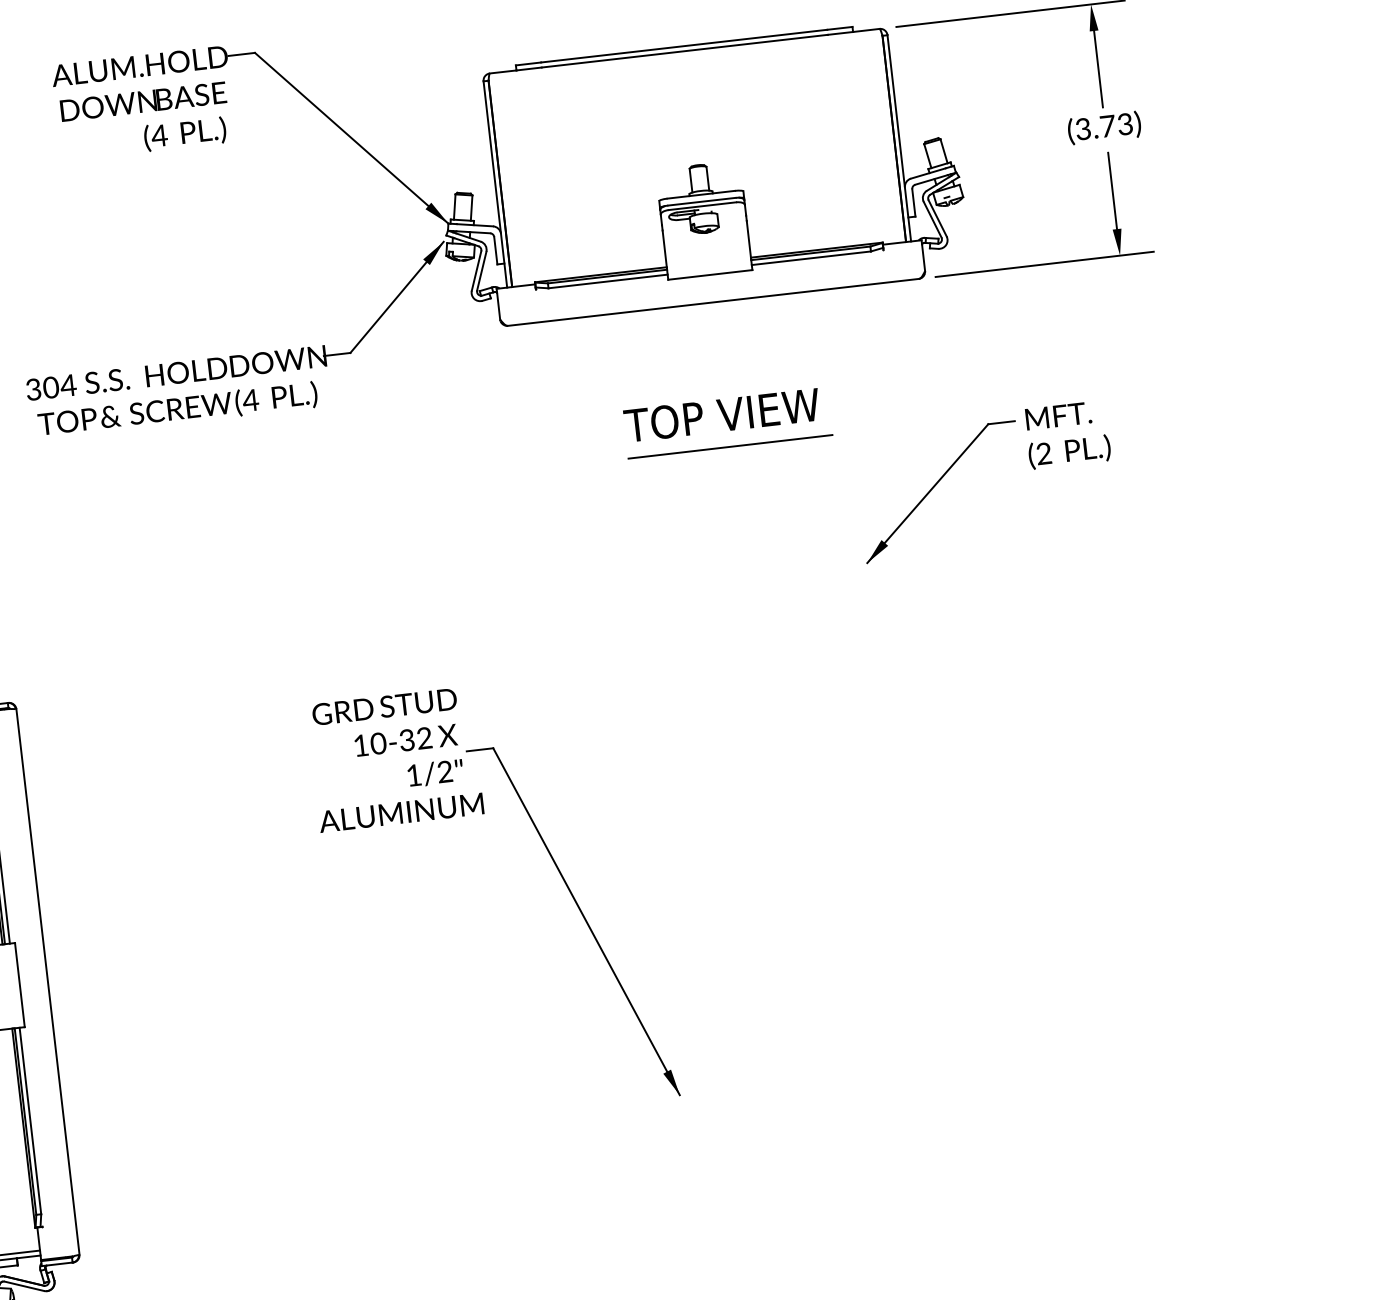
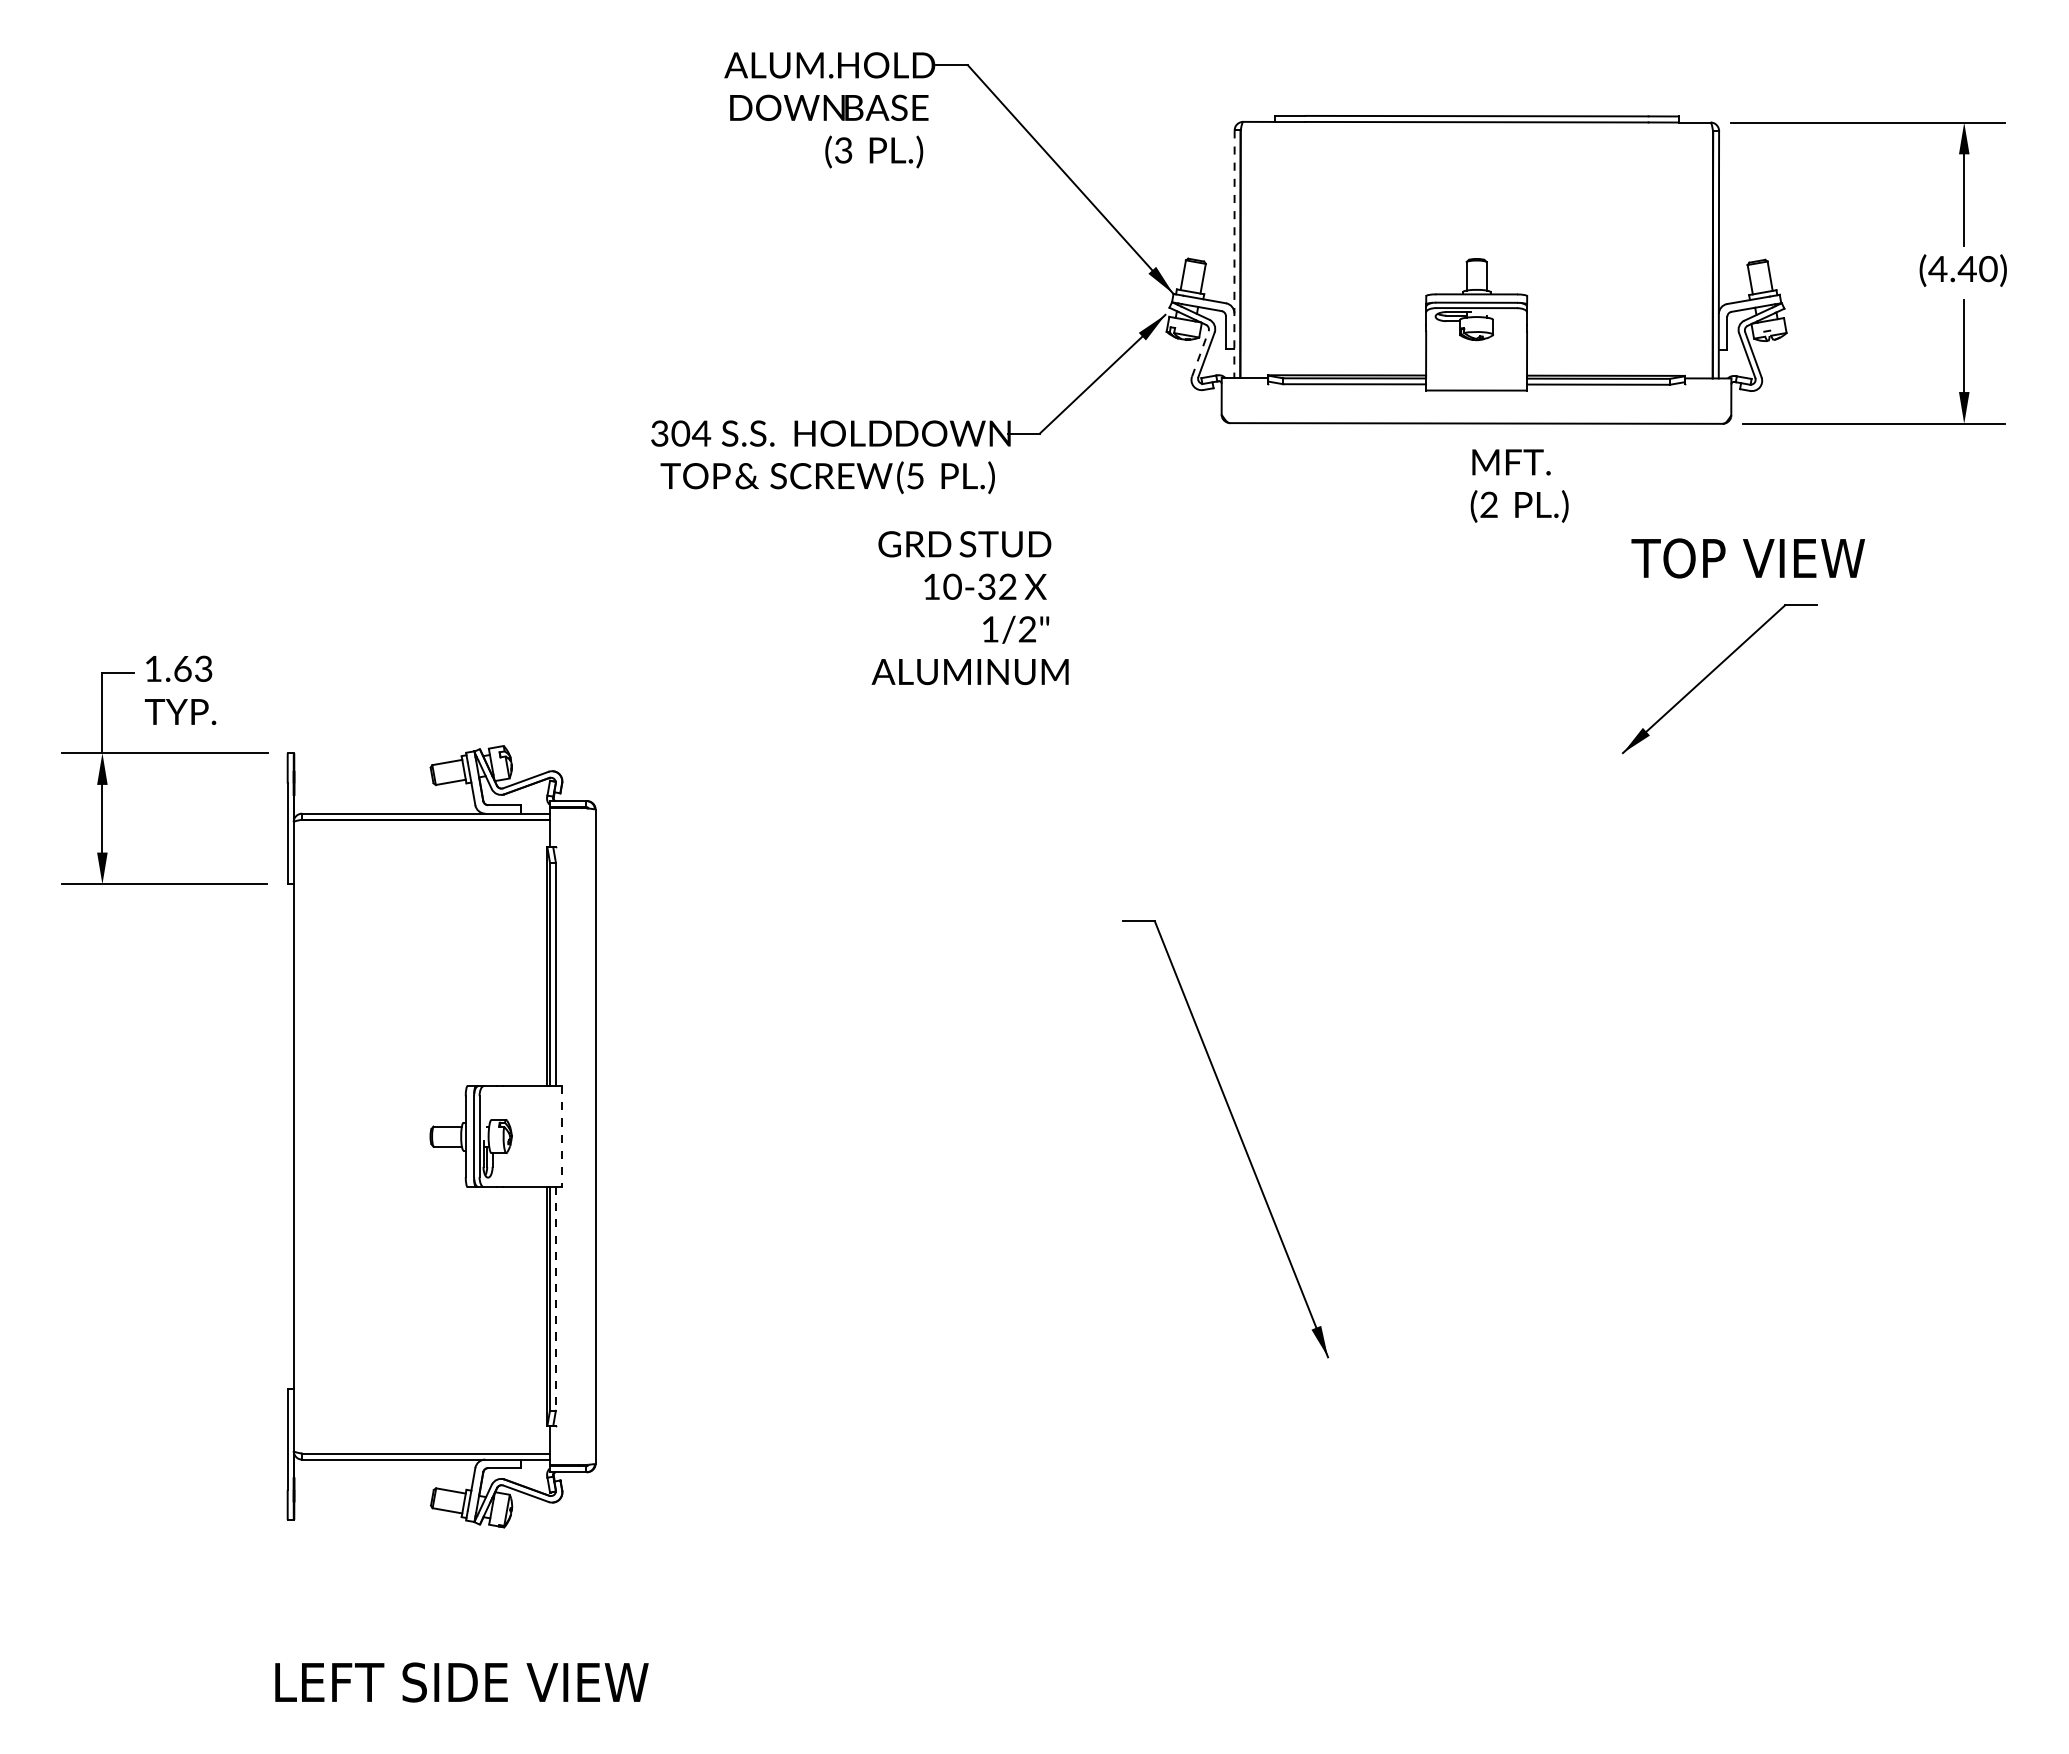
text: (1103, 126) -> (1962, 268), (3.73) -> (4.40)
text: (159, 135) -> (843, 150), (4 -> (3
line: (495, 184) -> (1234, 254), solid -> dashed
line: (476, 270) -> (1200, 353), solid -> dashed
text: (250, 400) -> (914, 476), (4 -> (5
text: (721, 415) -> (1747, 558), moved
text: (1067, 434) -> (1519, 485), moved
line: (730, 446) -> (1476, 596), removed
text: (394, 760) -> (969, 608), moved
line: (20, 985) -> (562, 1137), solid -> dashed
line: (30, 1120) -> (555, 1298), solid -> dashed

